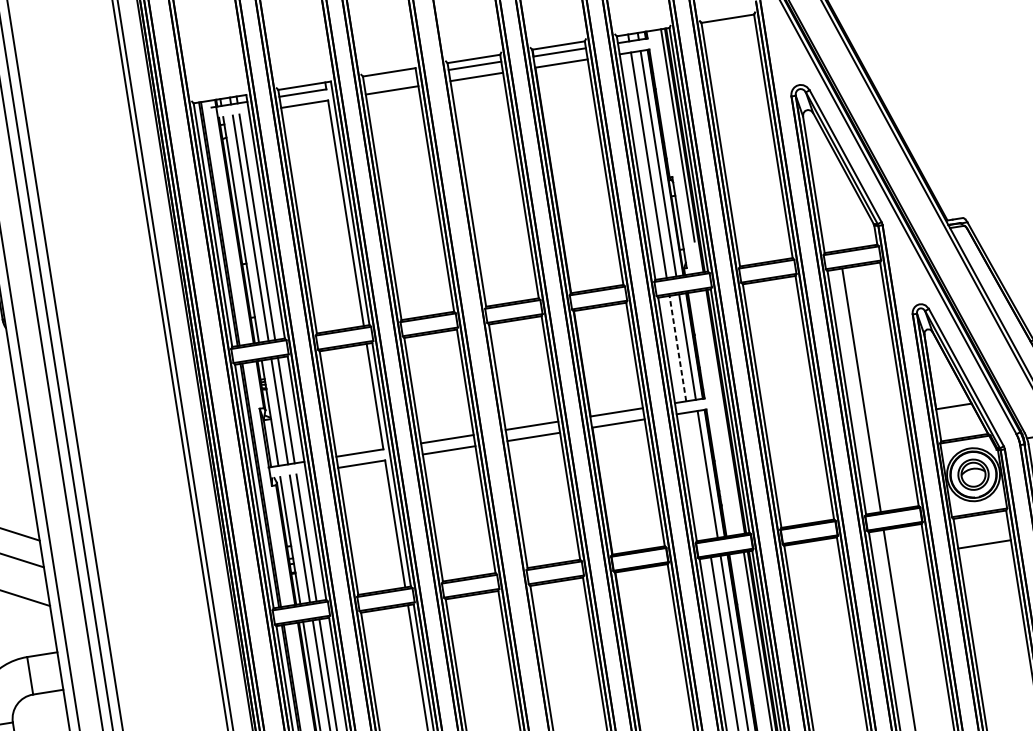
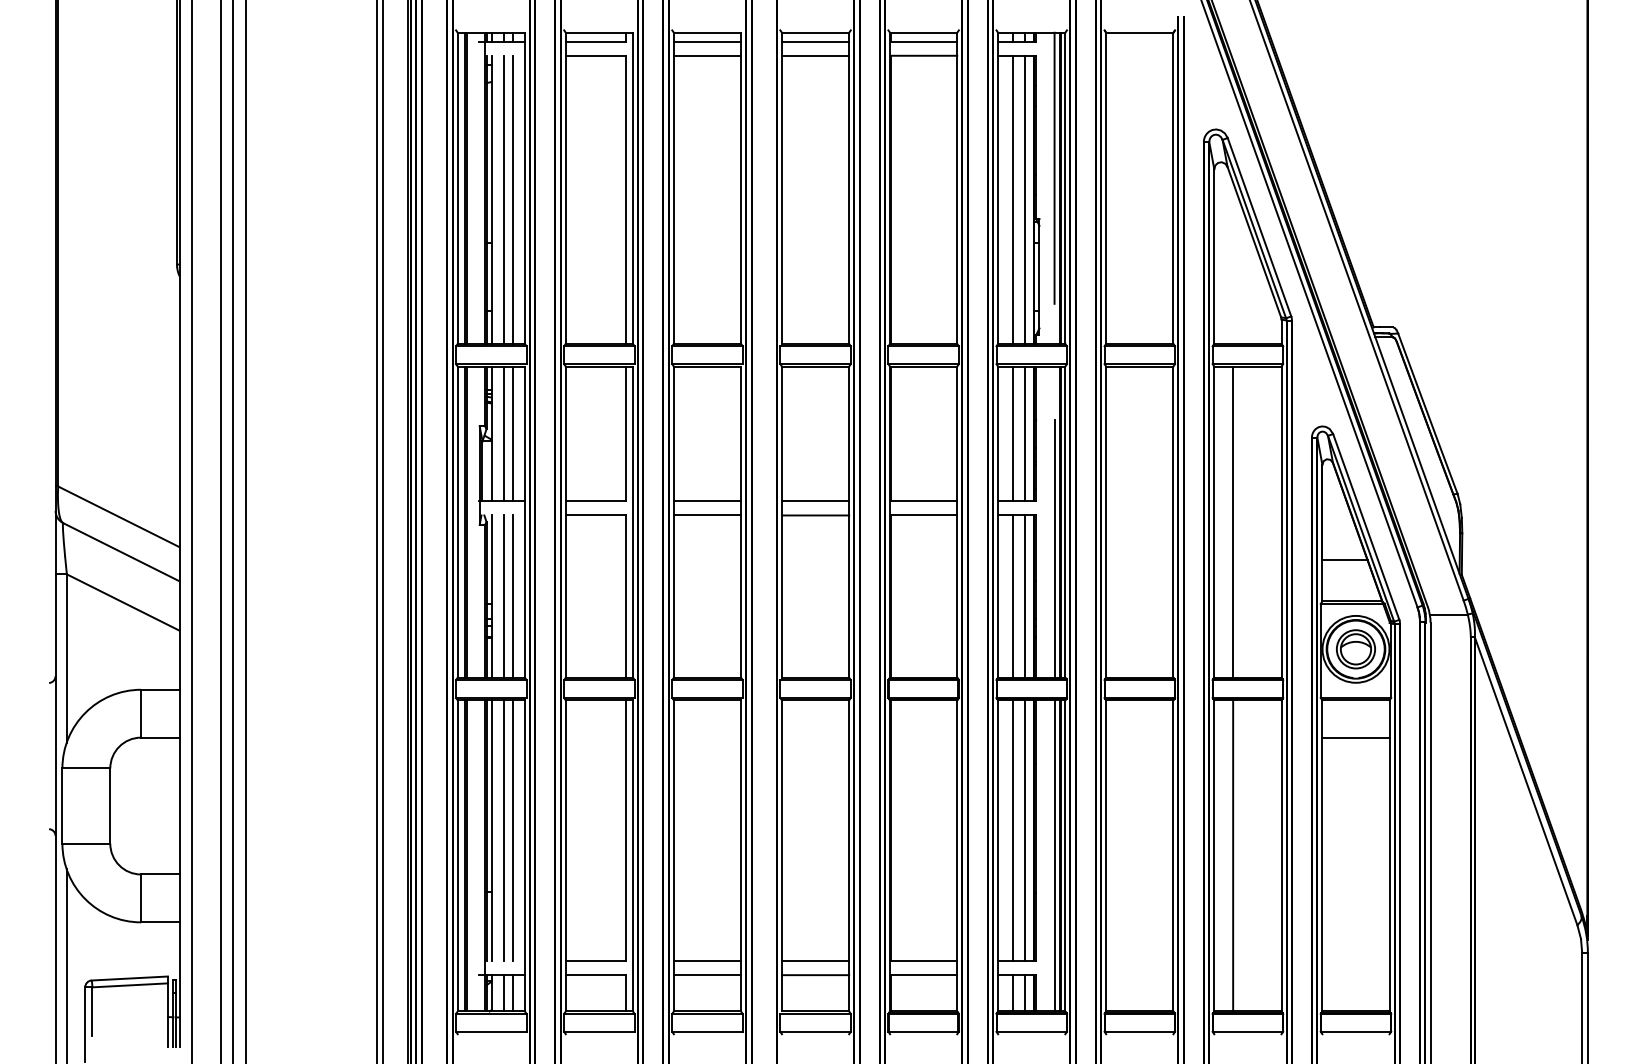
line: (390, 79) -> (707, 41), added
line: (677, 348) -> (1012, 433), dashed -> solid
line: (724, 433) -> (1054, 548), added
line: (698, 475) -> (1012, 596), added

